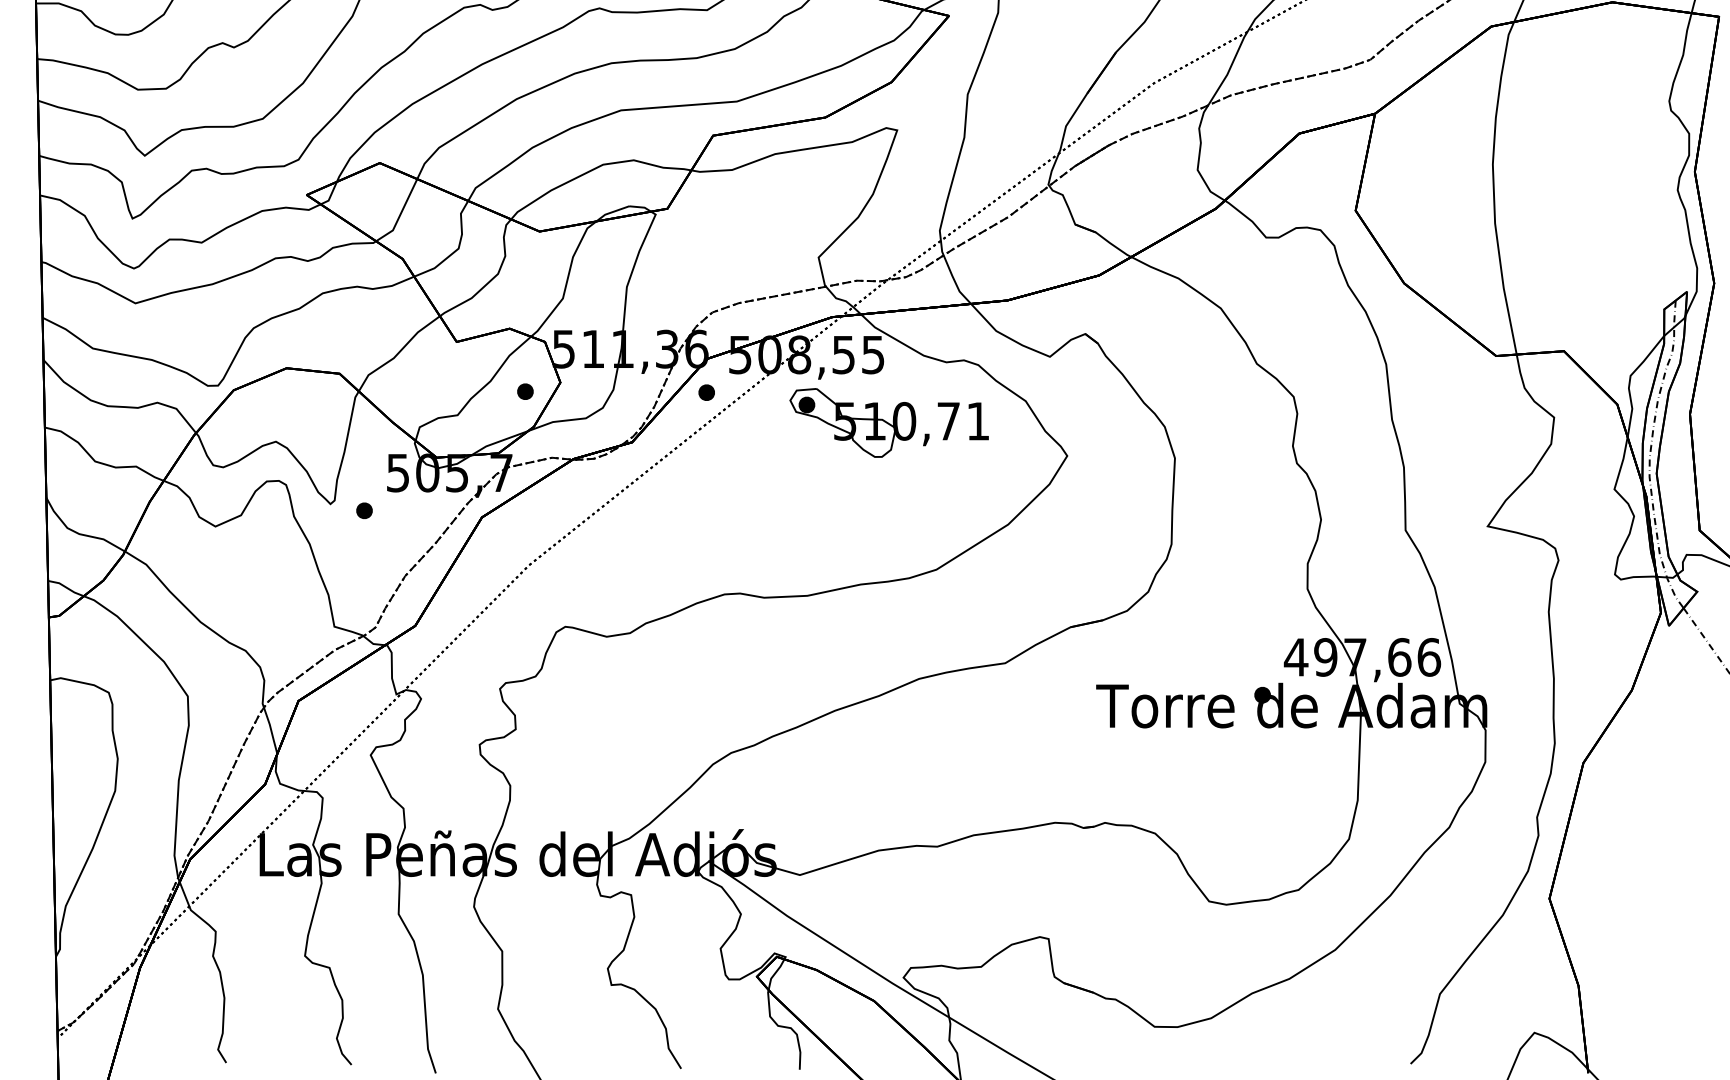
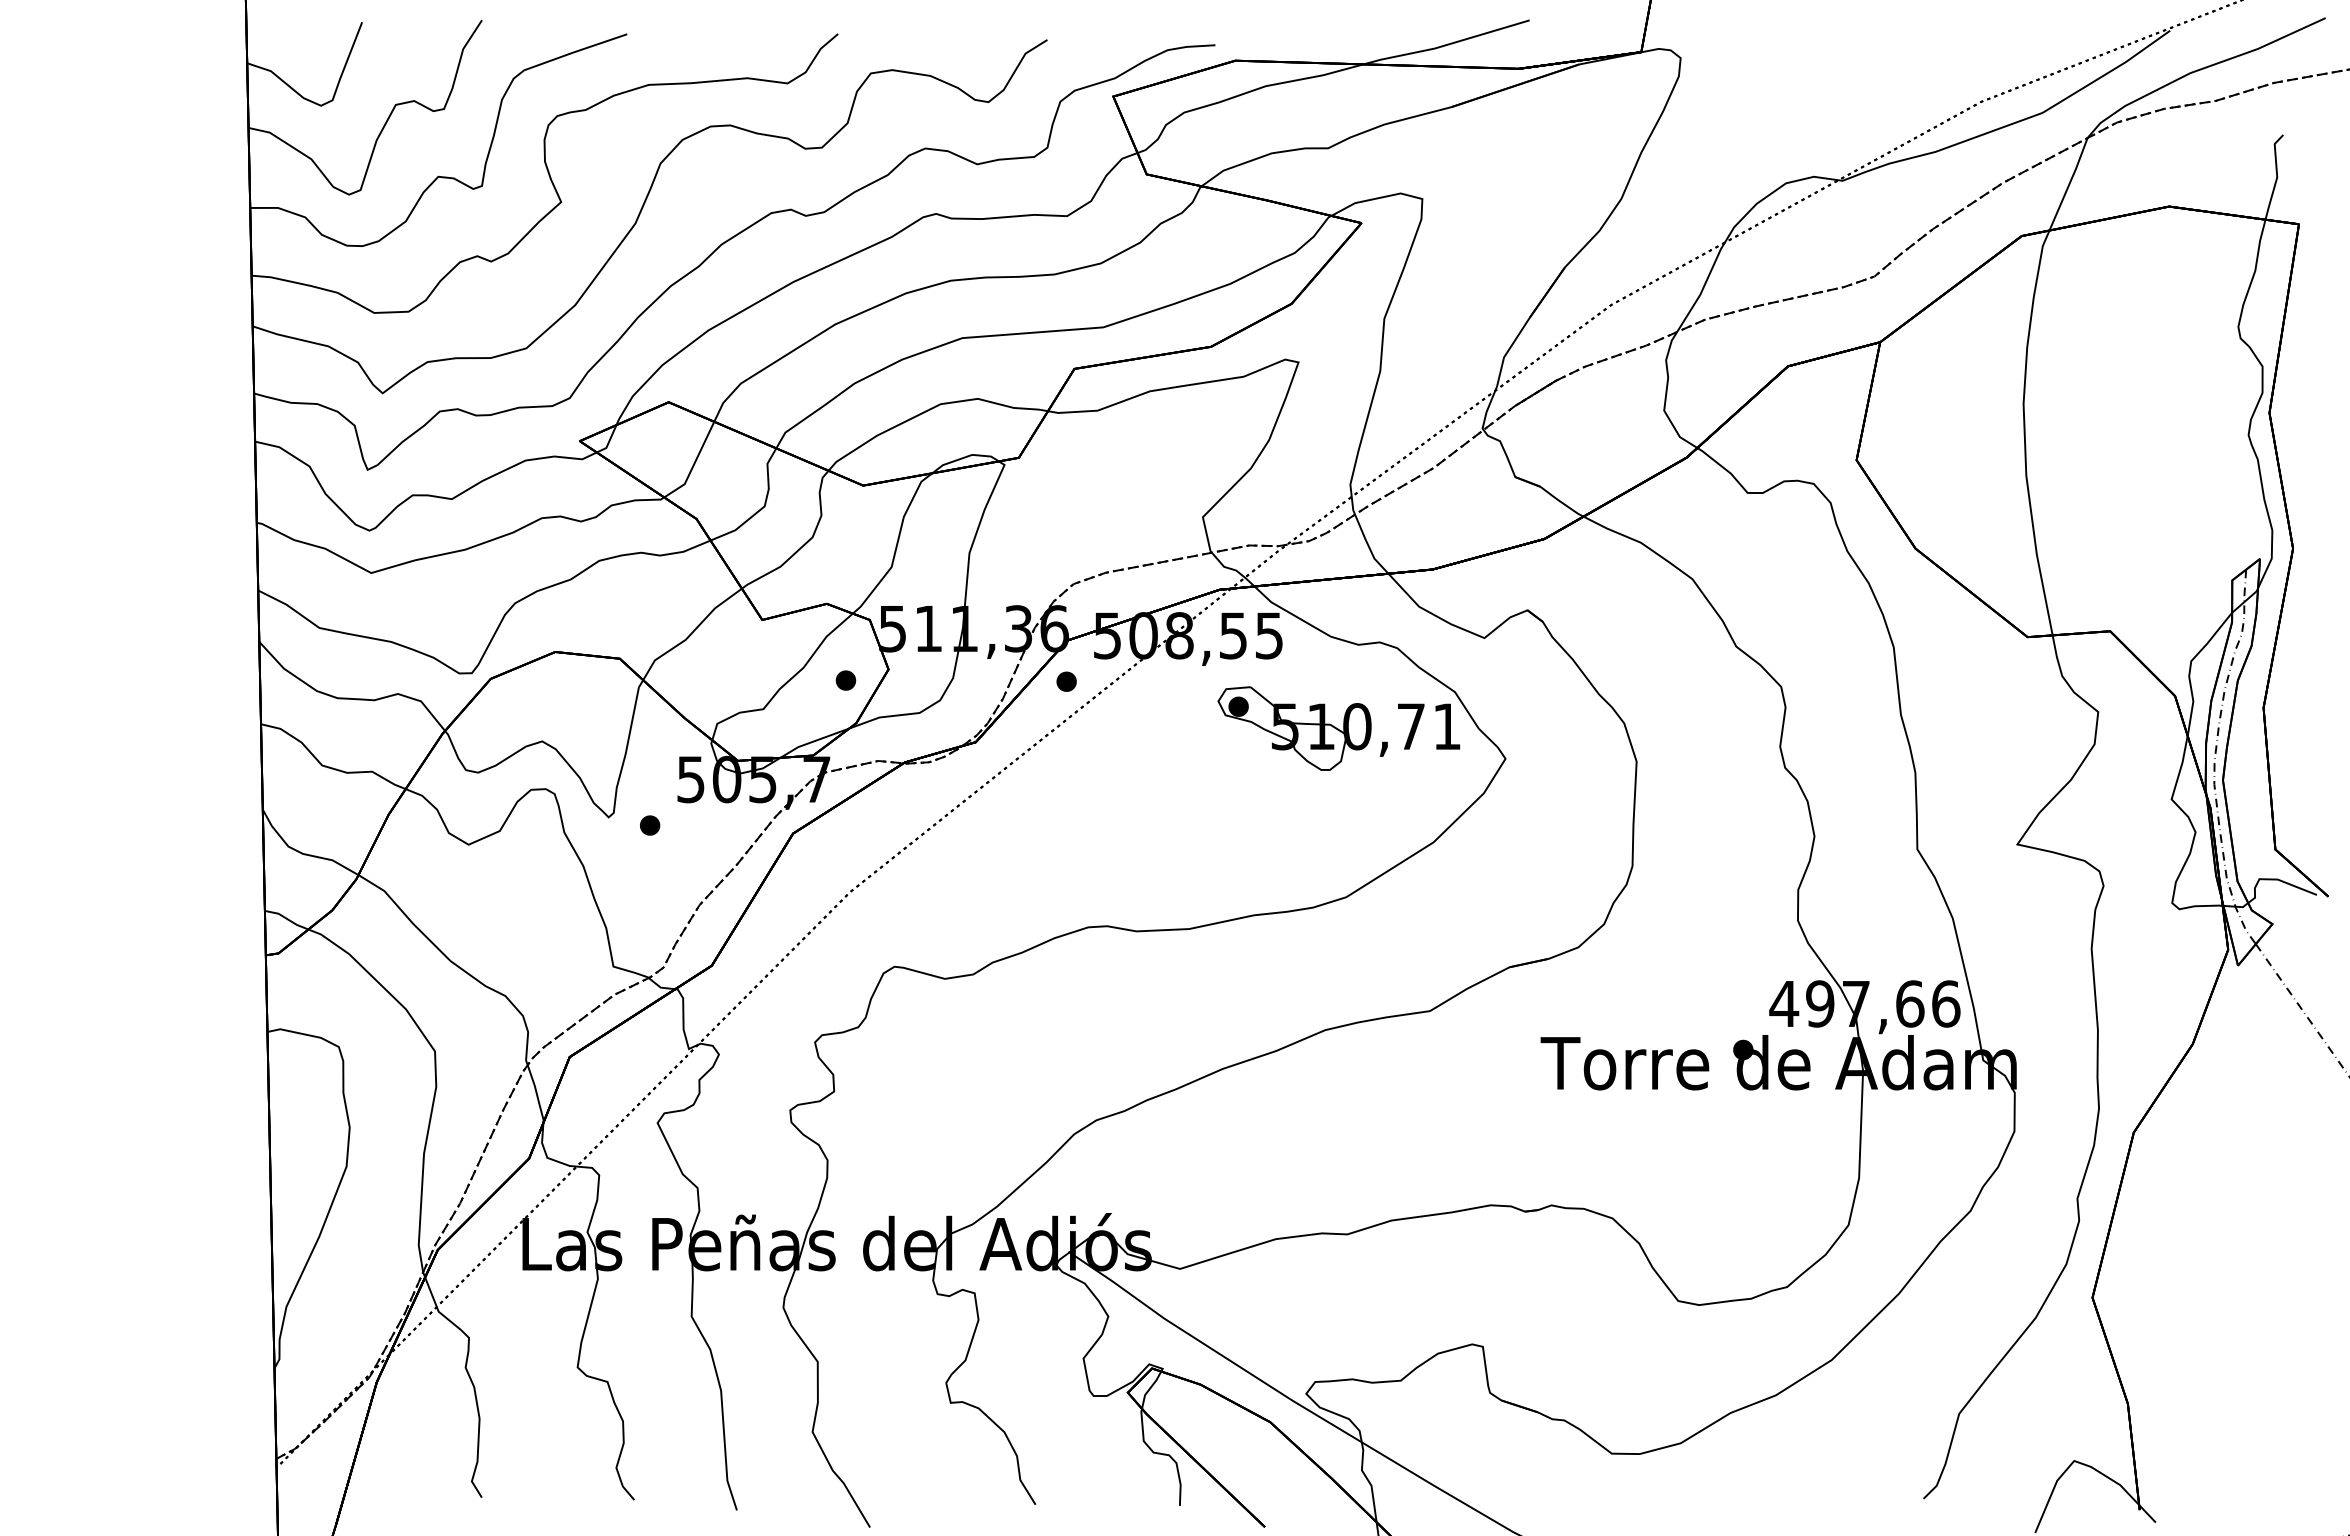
part: (888, 422) -> (1338, 728), moved

